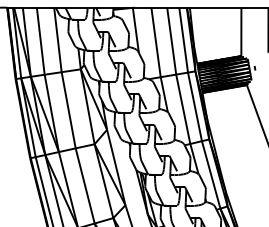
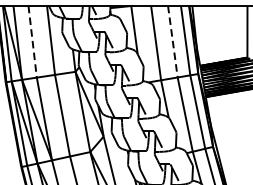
line: (40, 41) -> (32, 42), solid -> dashed
line: (171, 41) -> (172, 42), solid -> dashed

